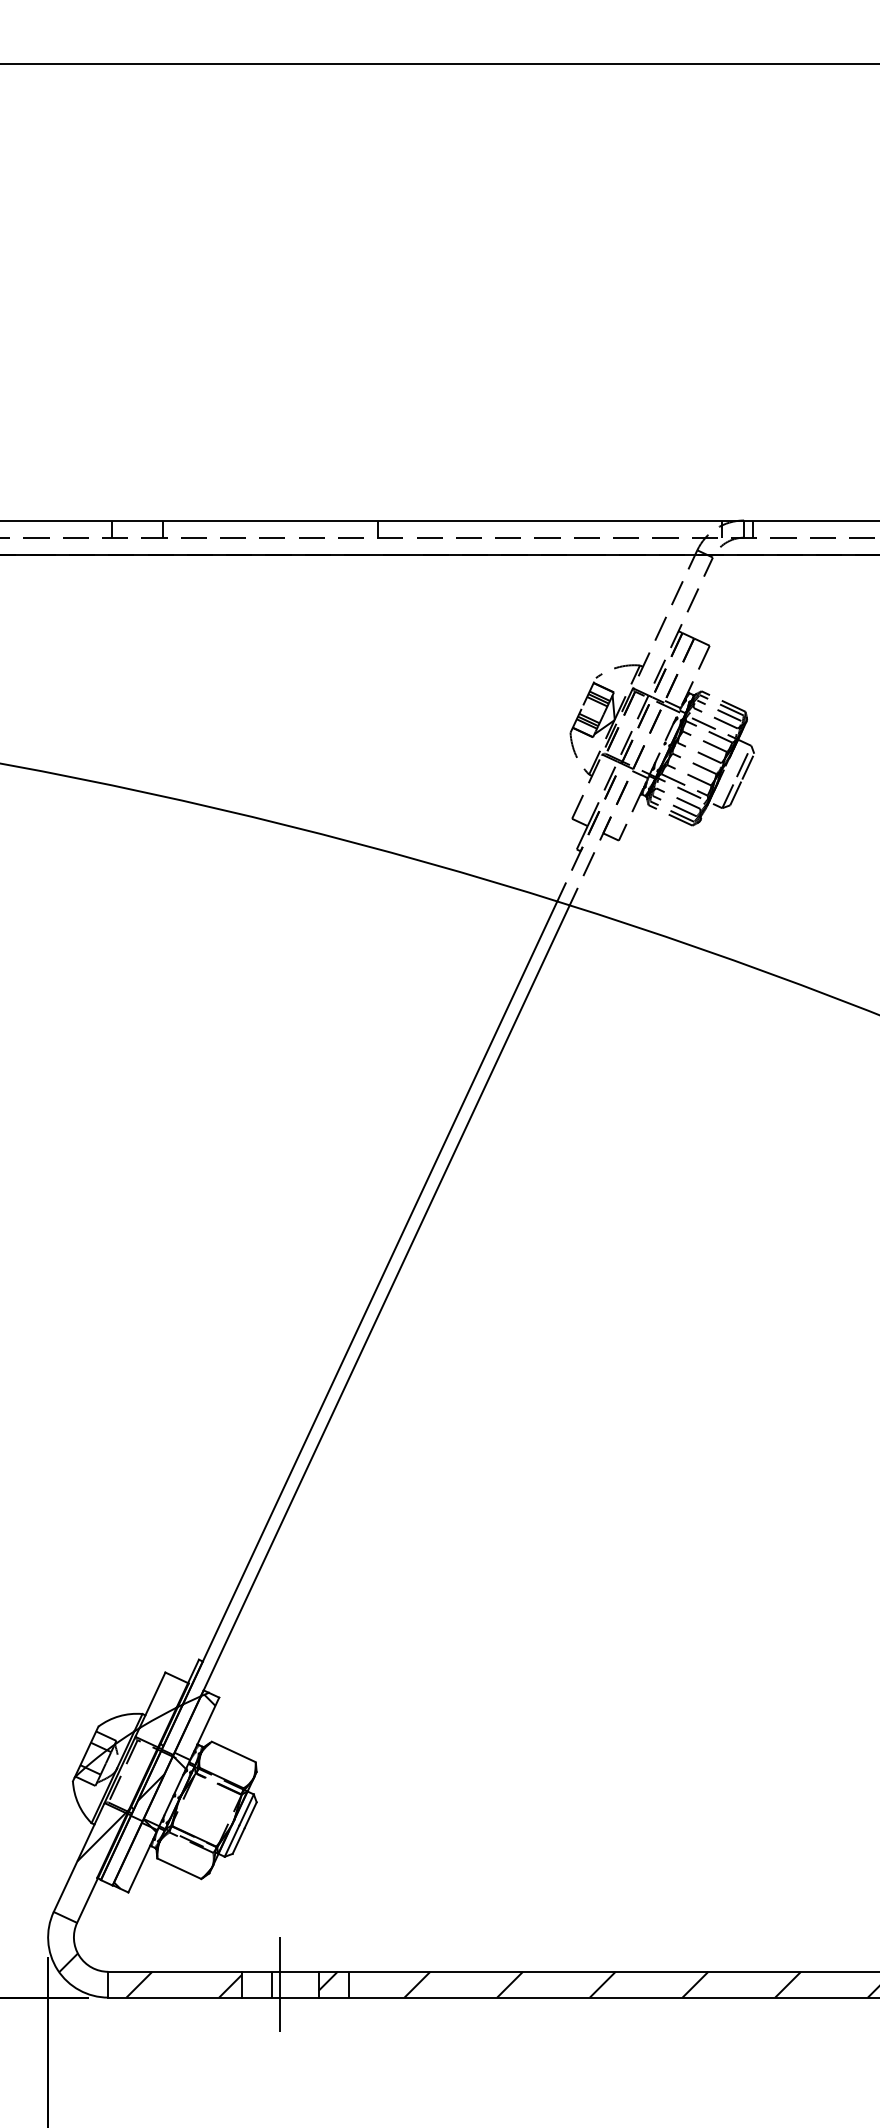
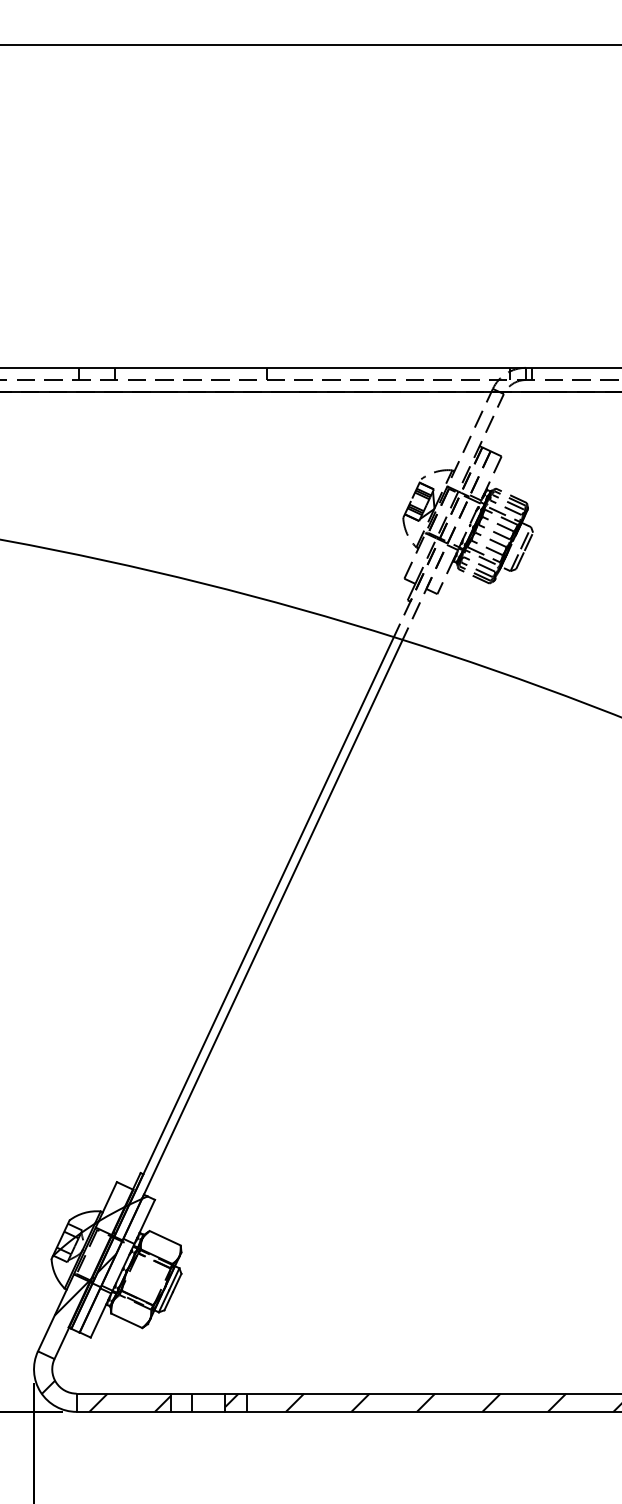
hatch: (164, 1791) -> (116, 1266), removed
line: (280, 1984) -> (198, 1402), removed

